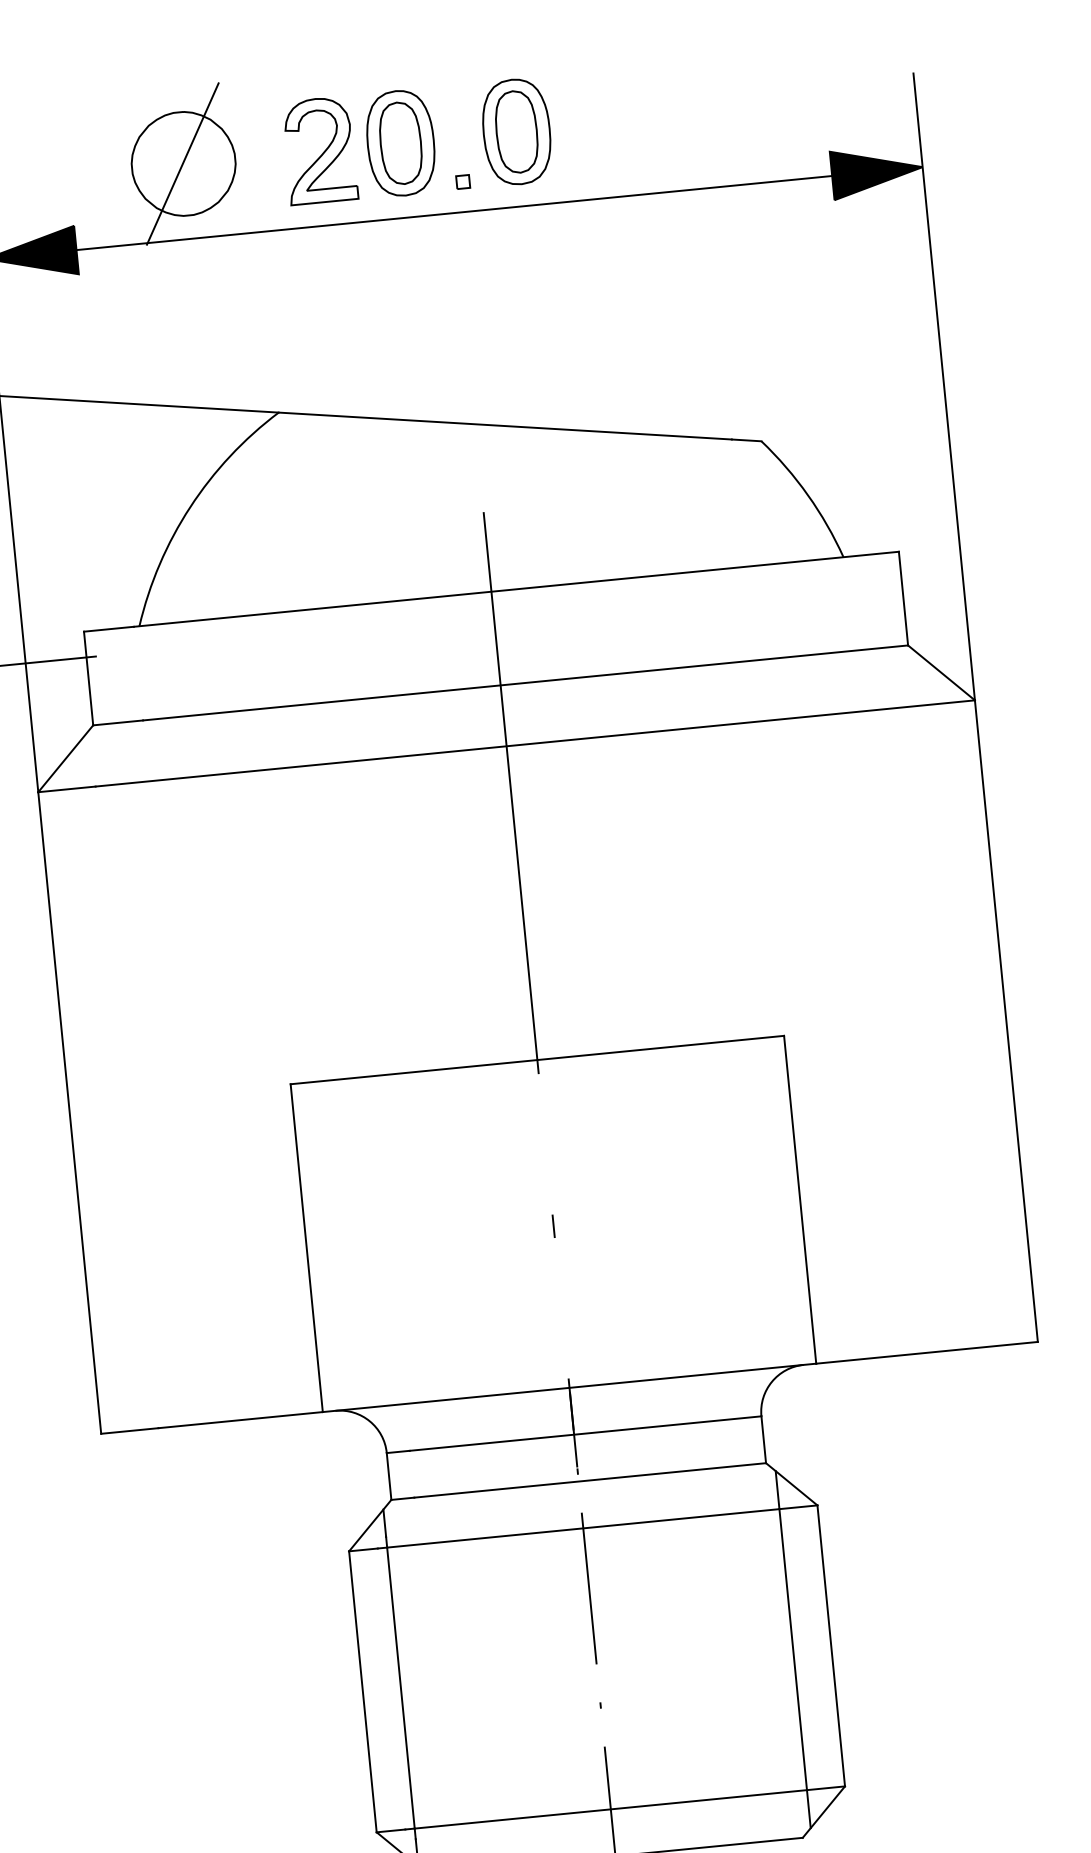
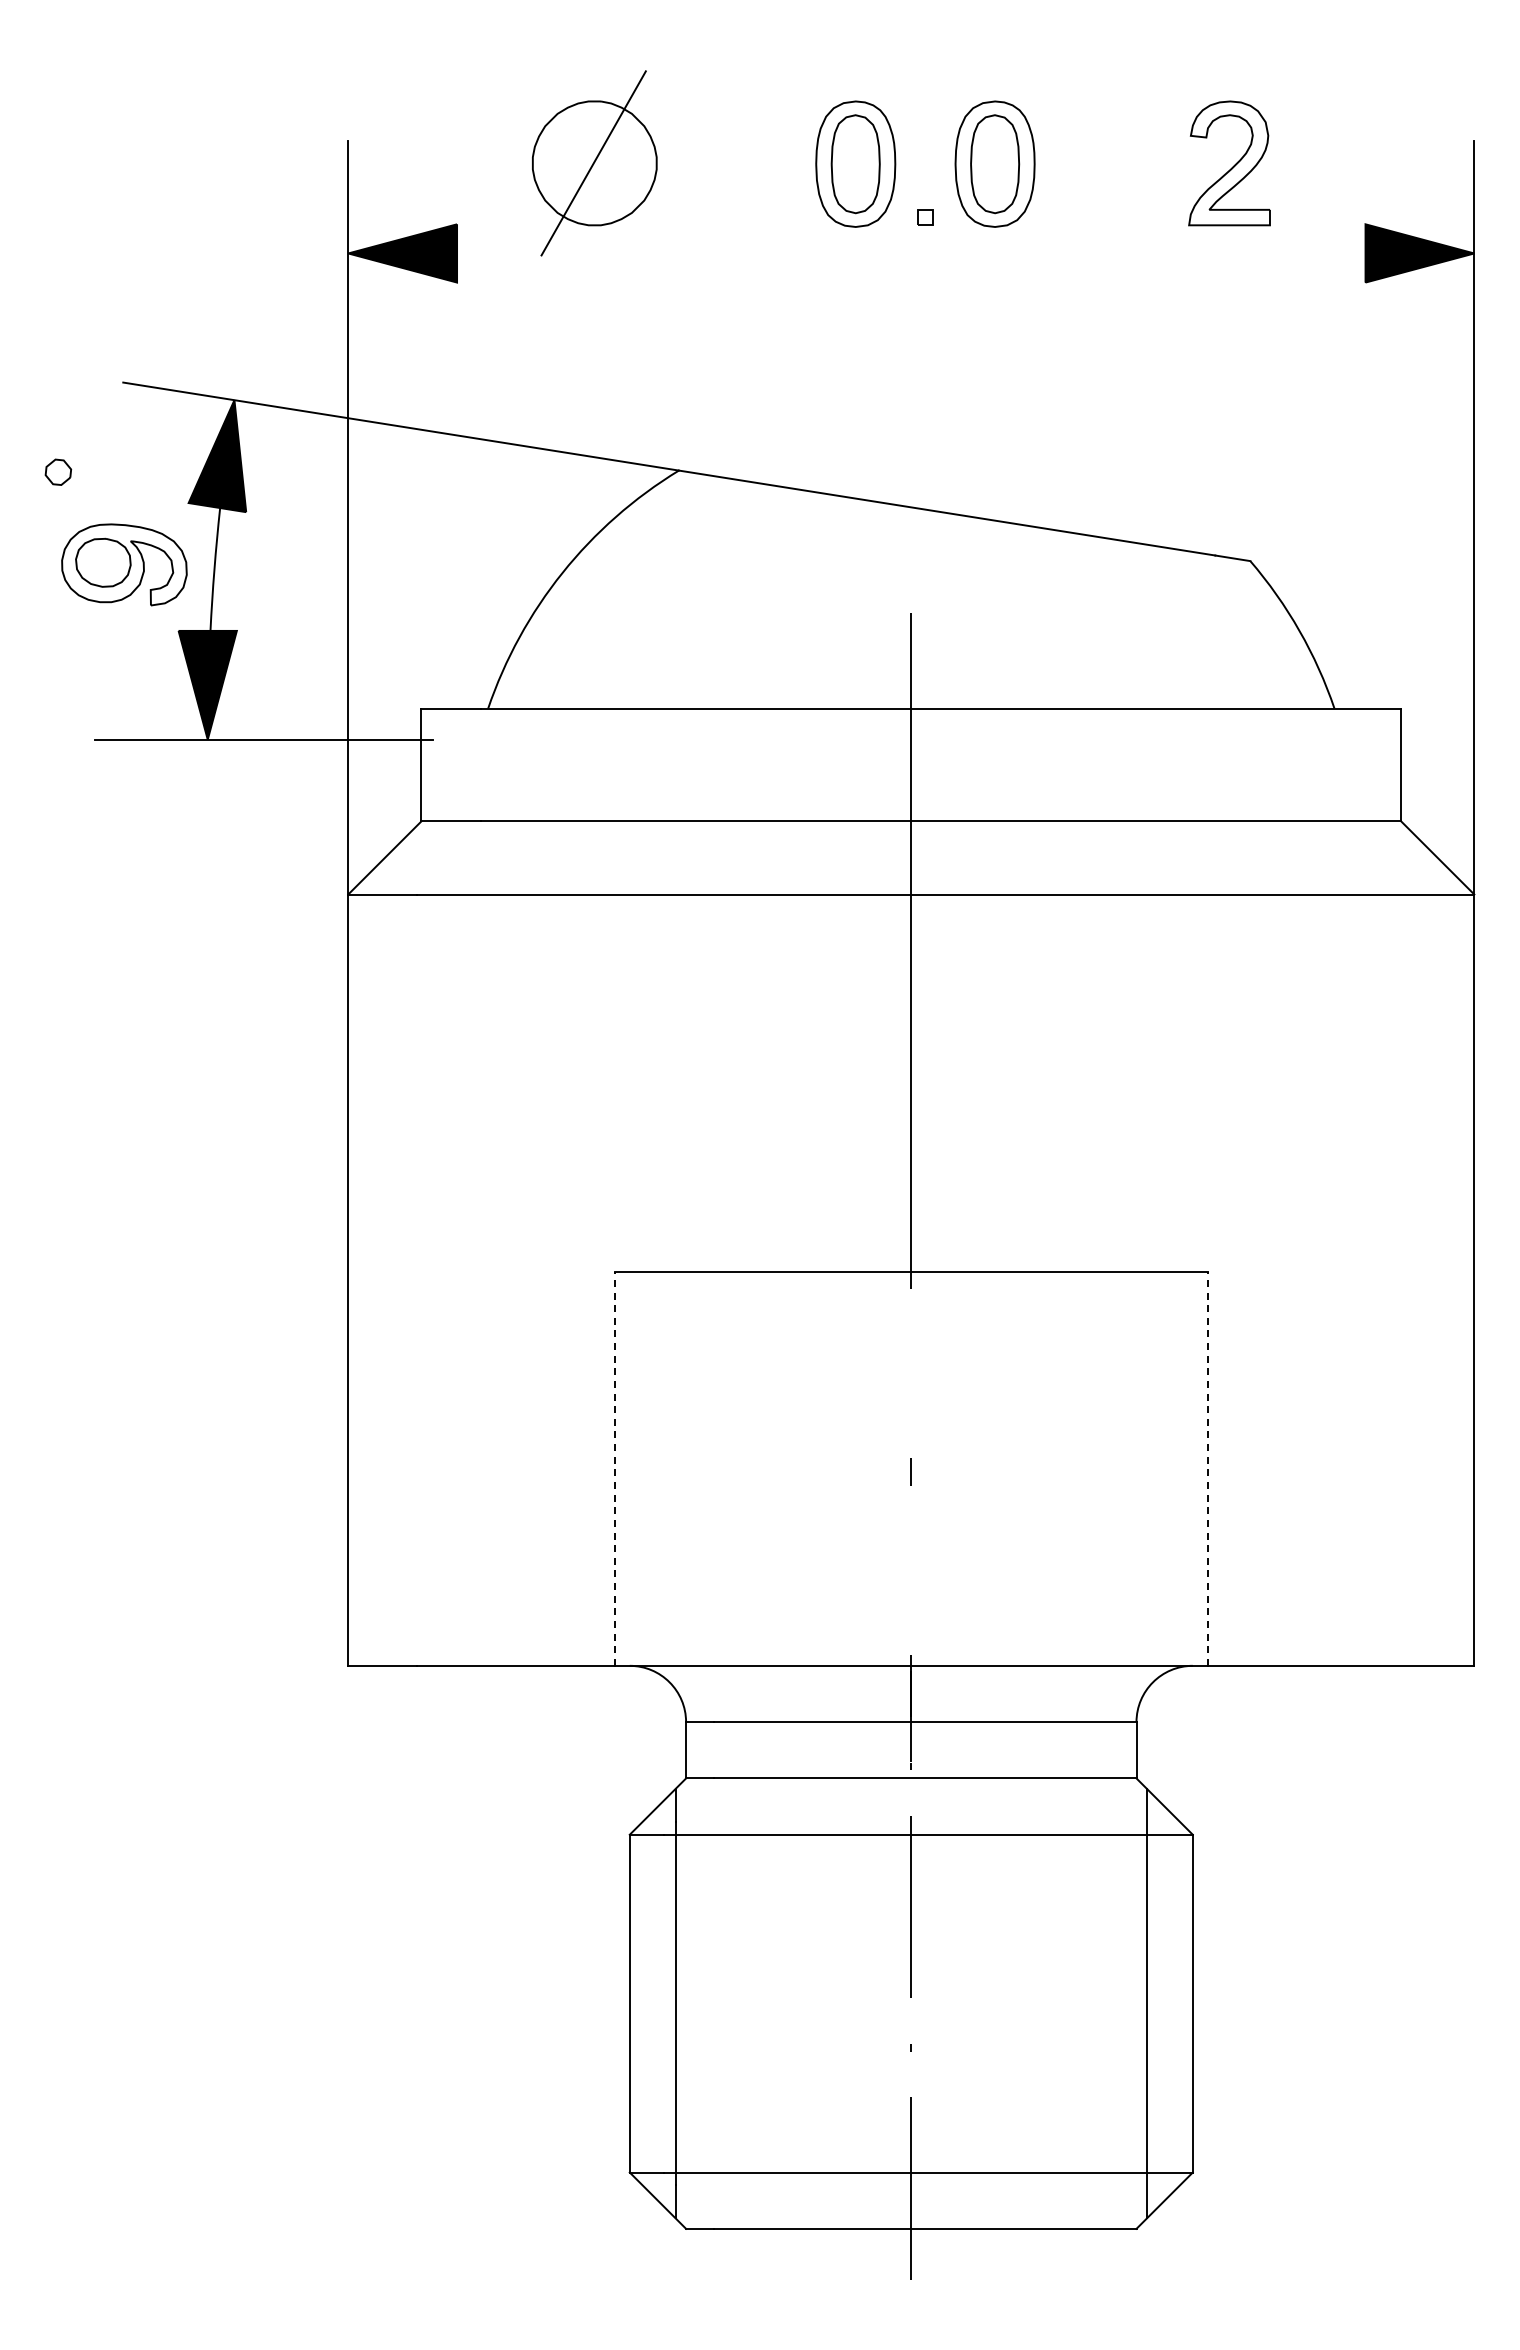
part: (319, 150) -> (1229, 163), moved
line: (454, 213) -> (911, 253), removed
line: (799, 1199) -> (1207, 1468), solid -> dashed
line: (306, 1247) -> (614, 1468), solid -> dashed

